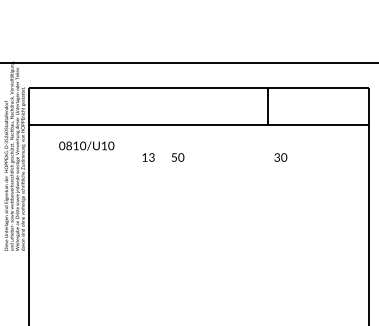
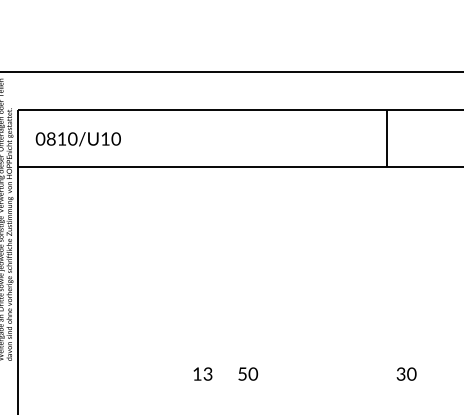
text: (86, 145) -> (77, 138), moved
text: (214, 157) -> (304, 374), moved

